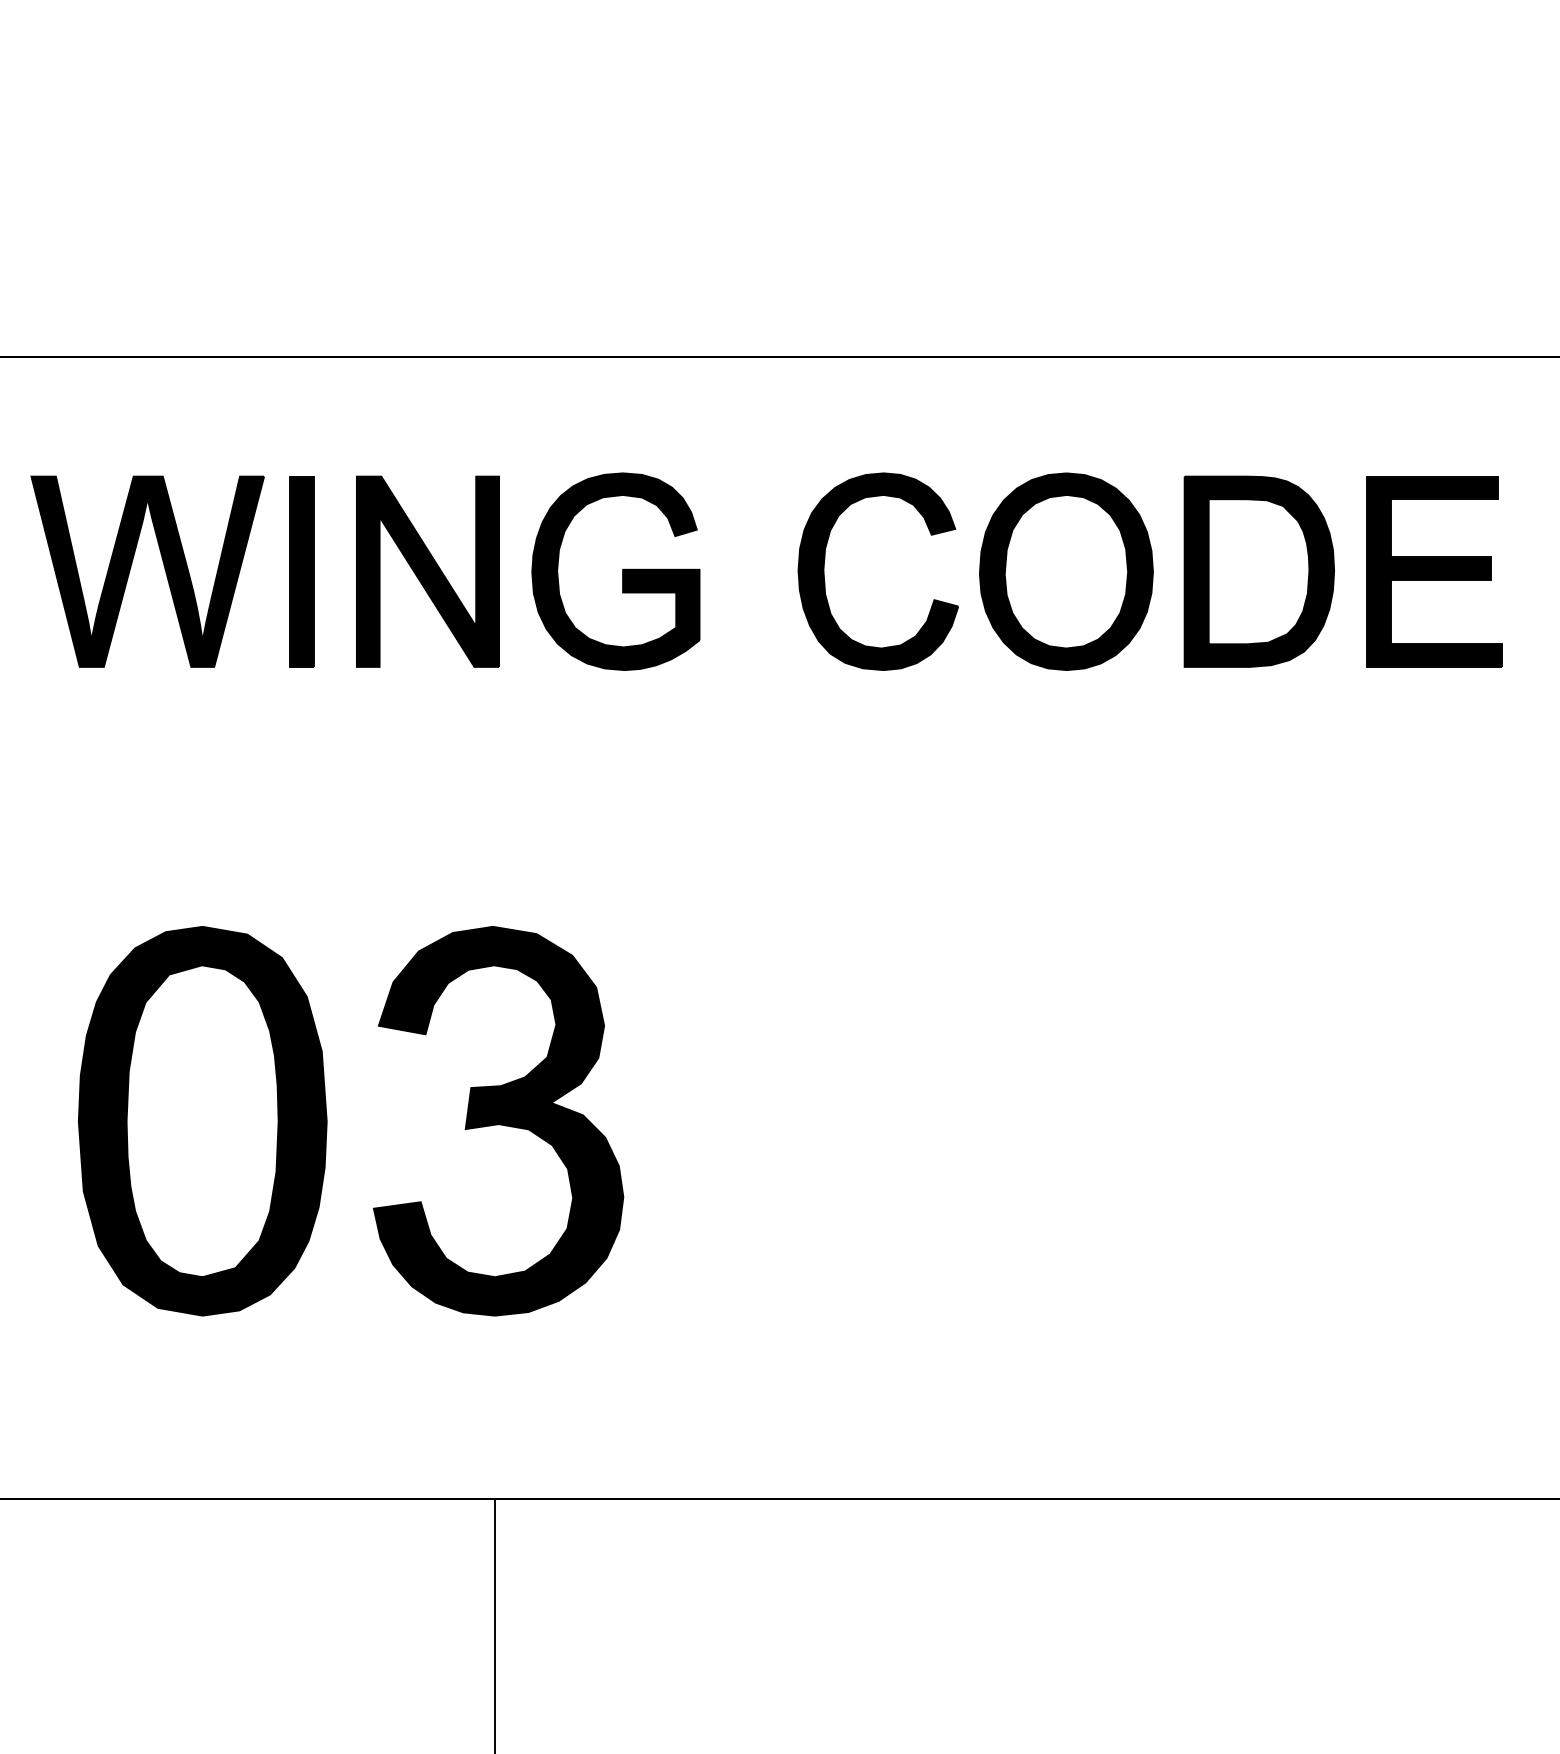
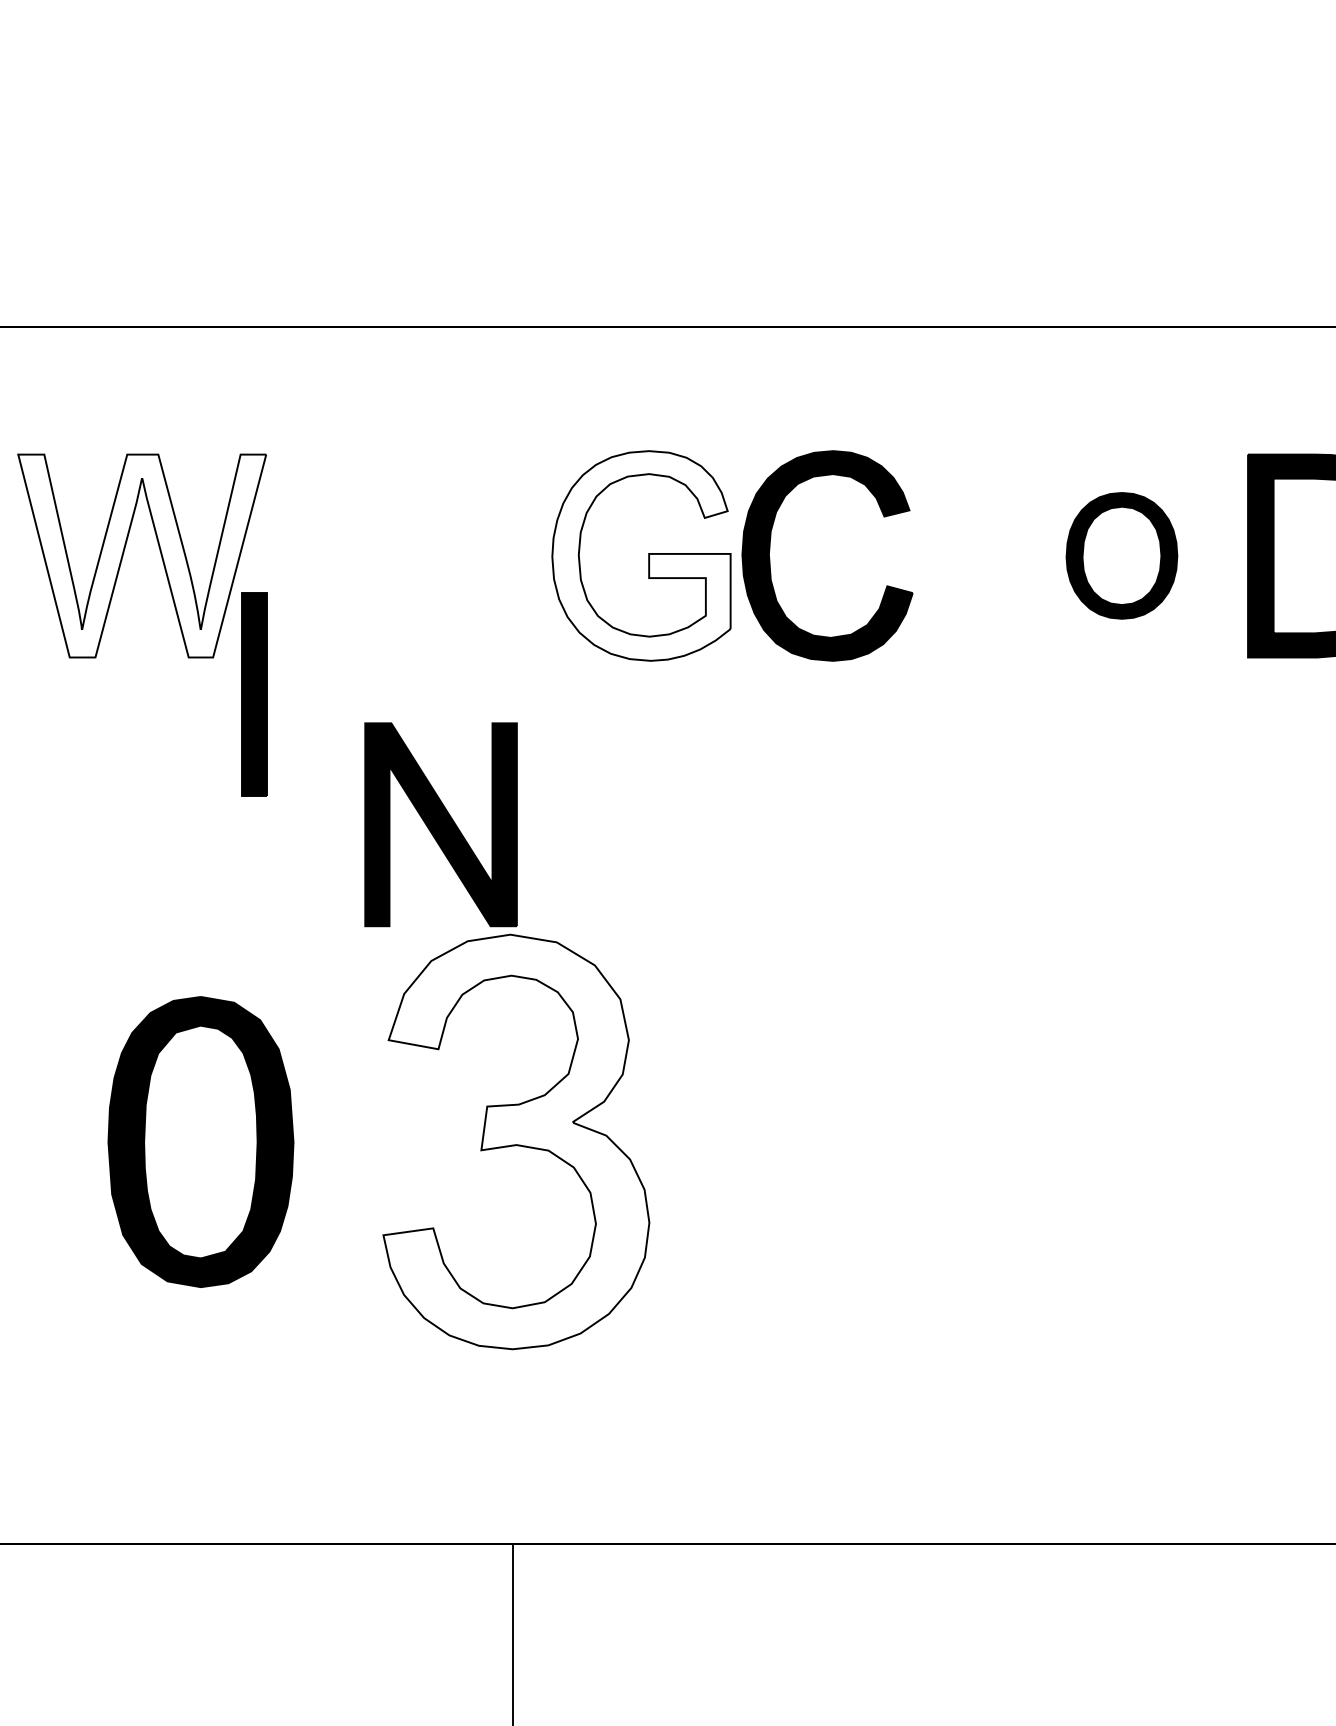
fill: (147, 571) -> (141, 555), removed
part: (301, 571) -> (253, 694), moved
part: (427, 571) -> (440, 824), moved
fill: (615, 571) -> (641, 555), removed
part: (1066, 571) -> (1121, 555), size x0.6
part: (825, 581) -> (771, 566), moved
fill: (498, 1120) -> (516, 1141), removed
part: (202, 1121) -> (200, 1142), size x0.7

